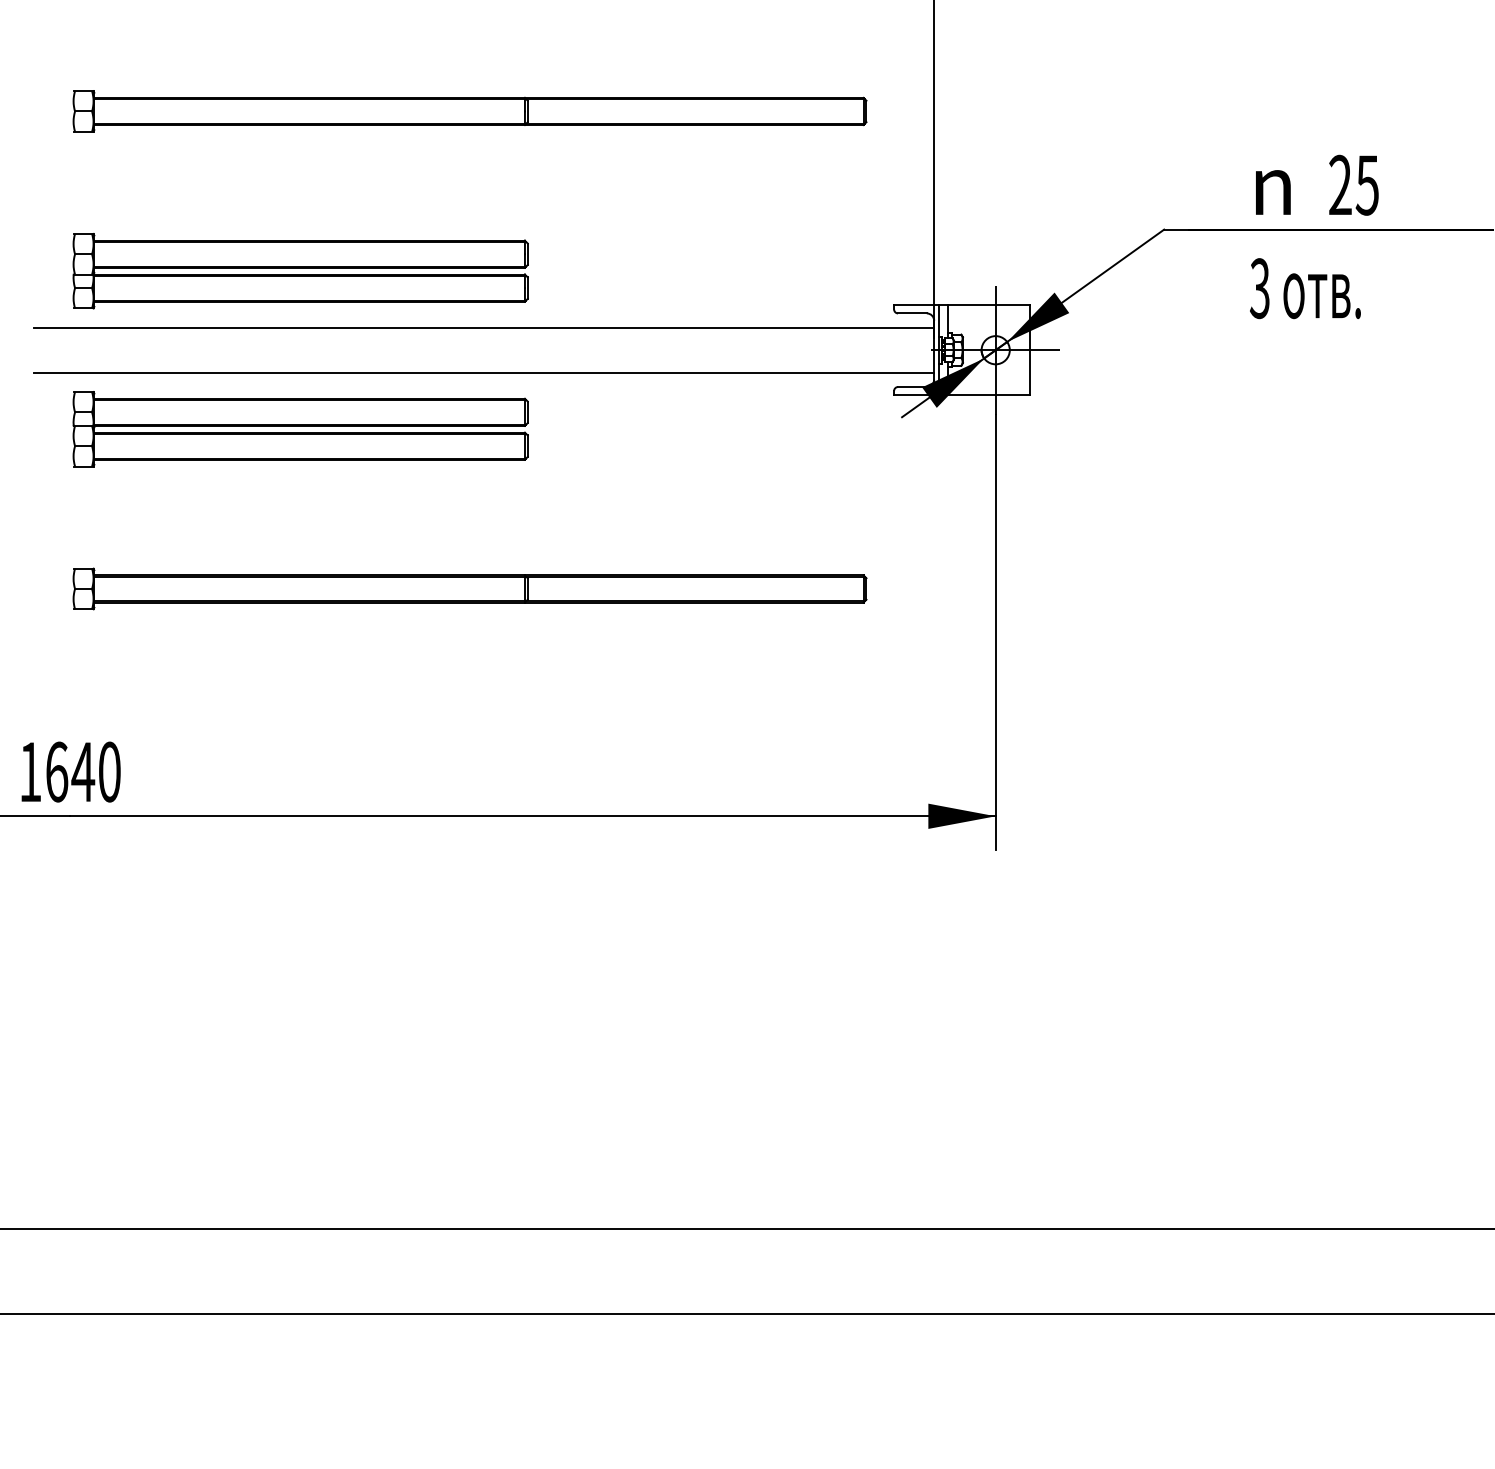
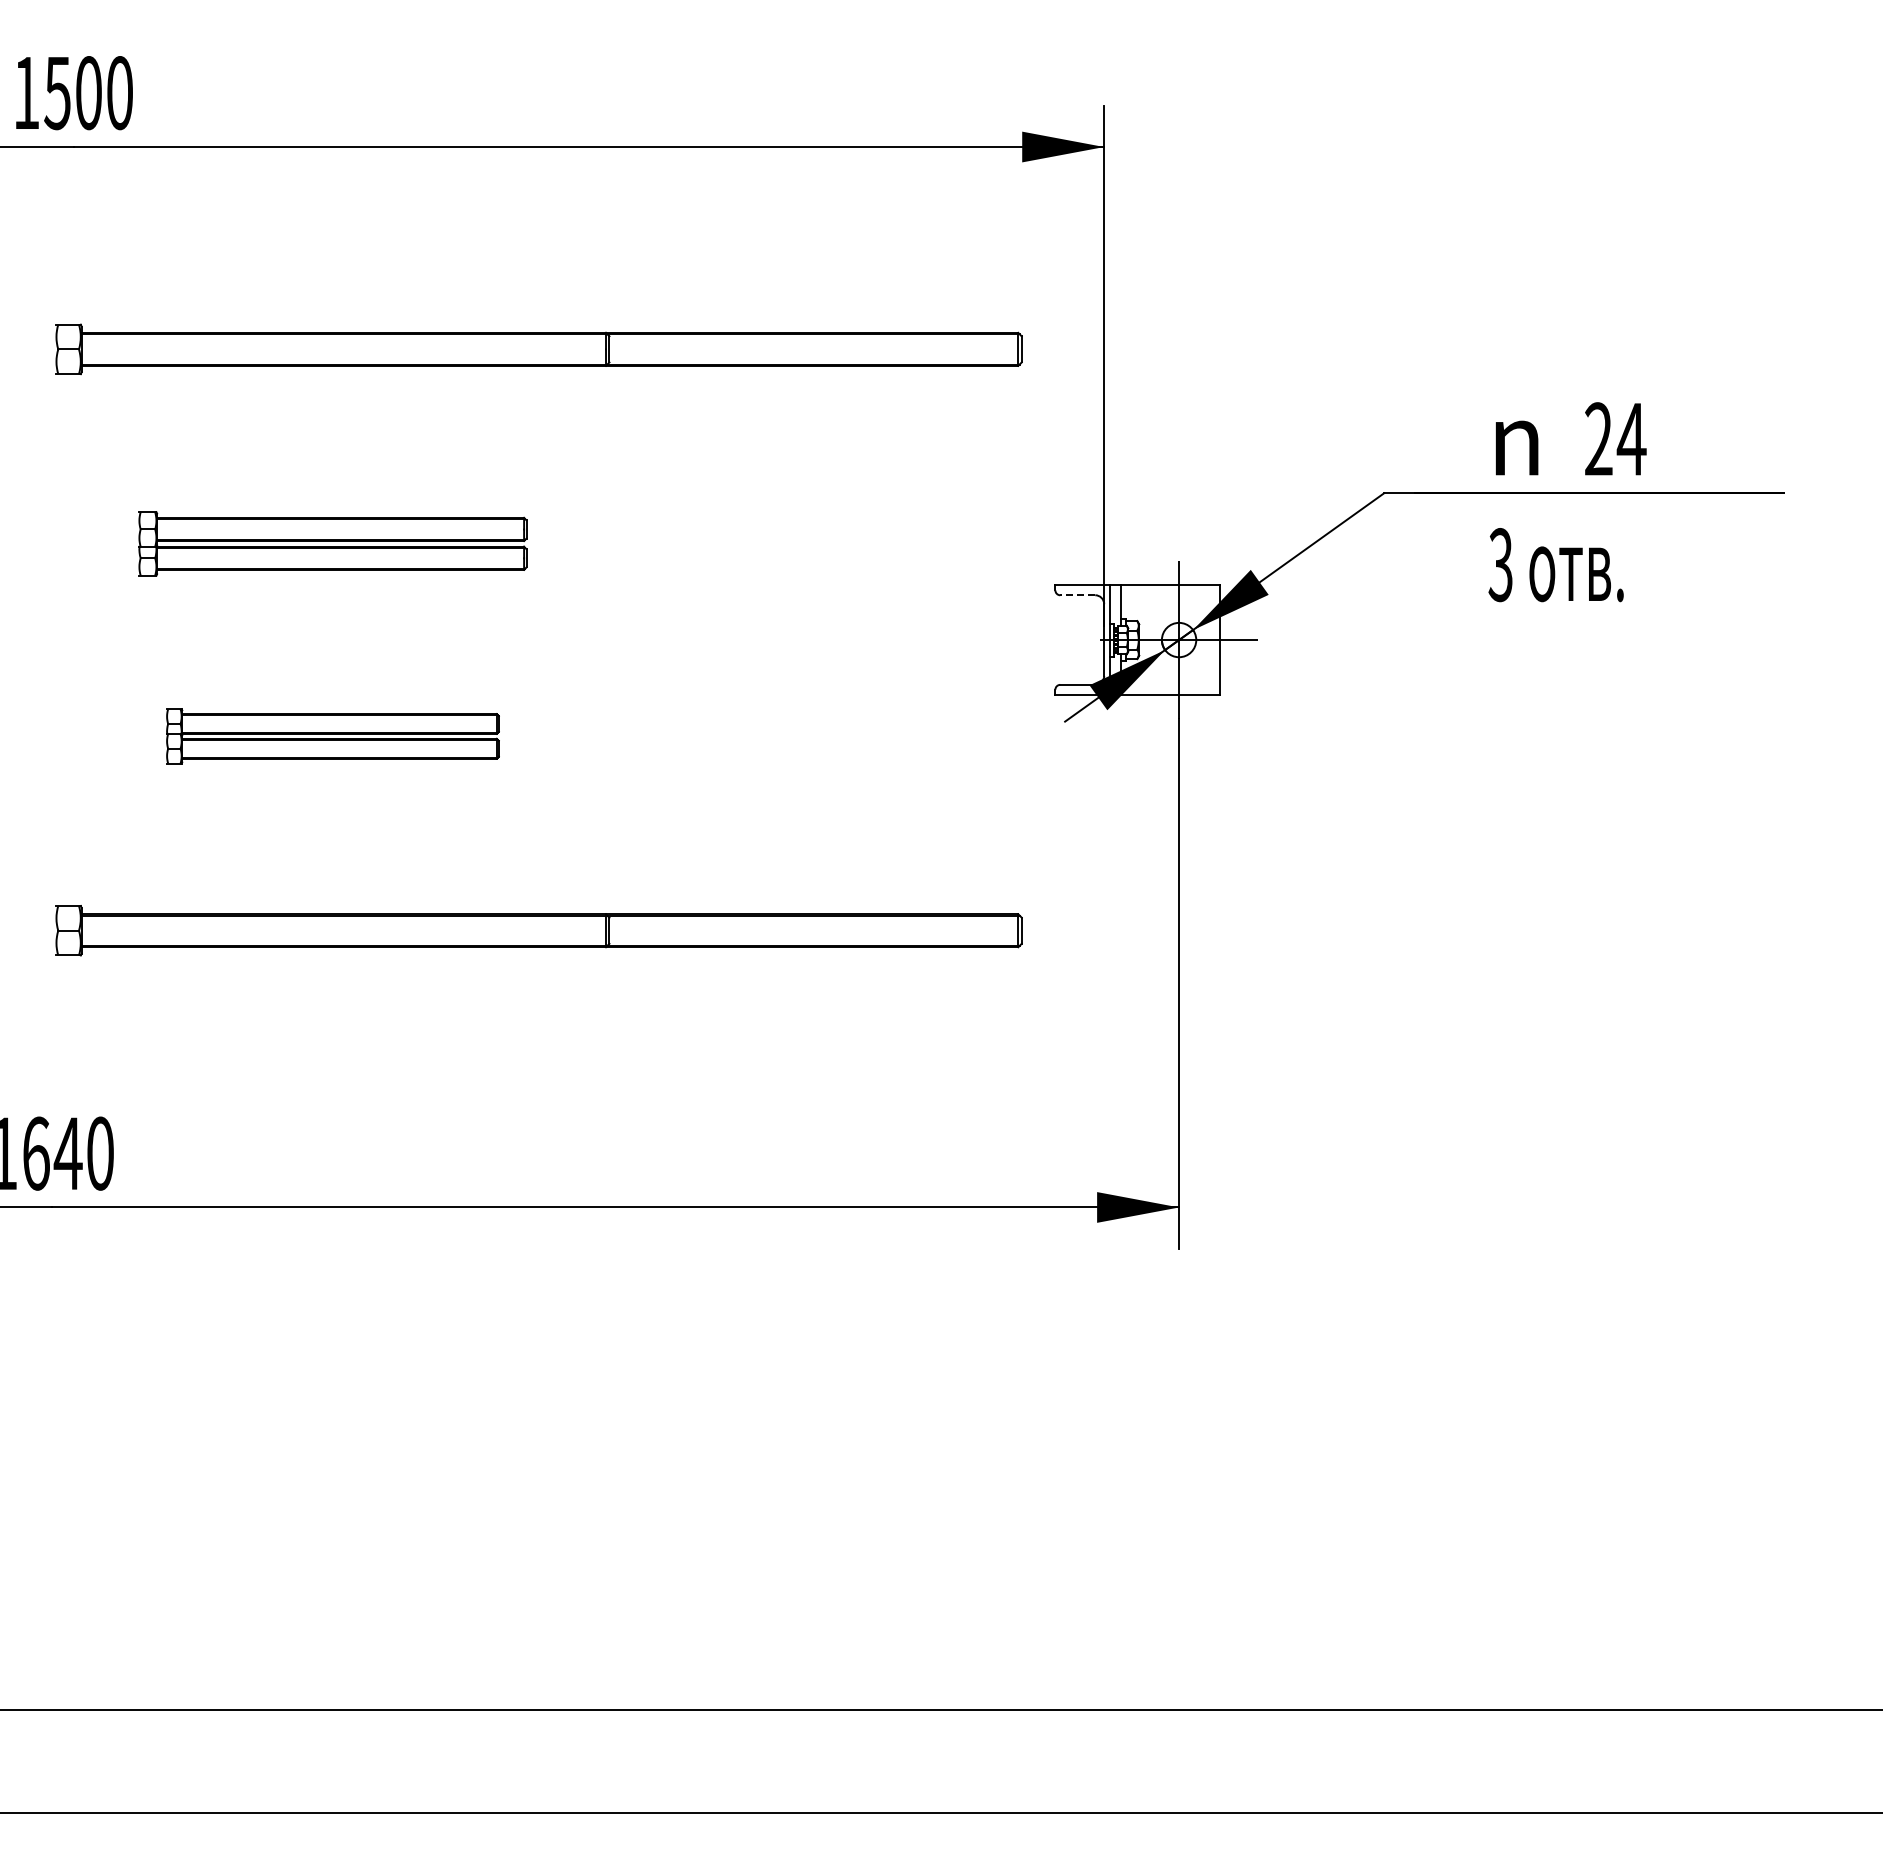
text: (1367, 185) -> (1631, 439), 25 -> 24
part: (300, 270) -> (332, 543), size x0.7
line: (912, 313) -> (1077, 595), solid -> dashed
line: (484, 327) -> (556, 612), removed
line: (484, 372) -> (556, 667), removed
part: (300, 429) -> (332, 736), size x0.6

